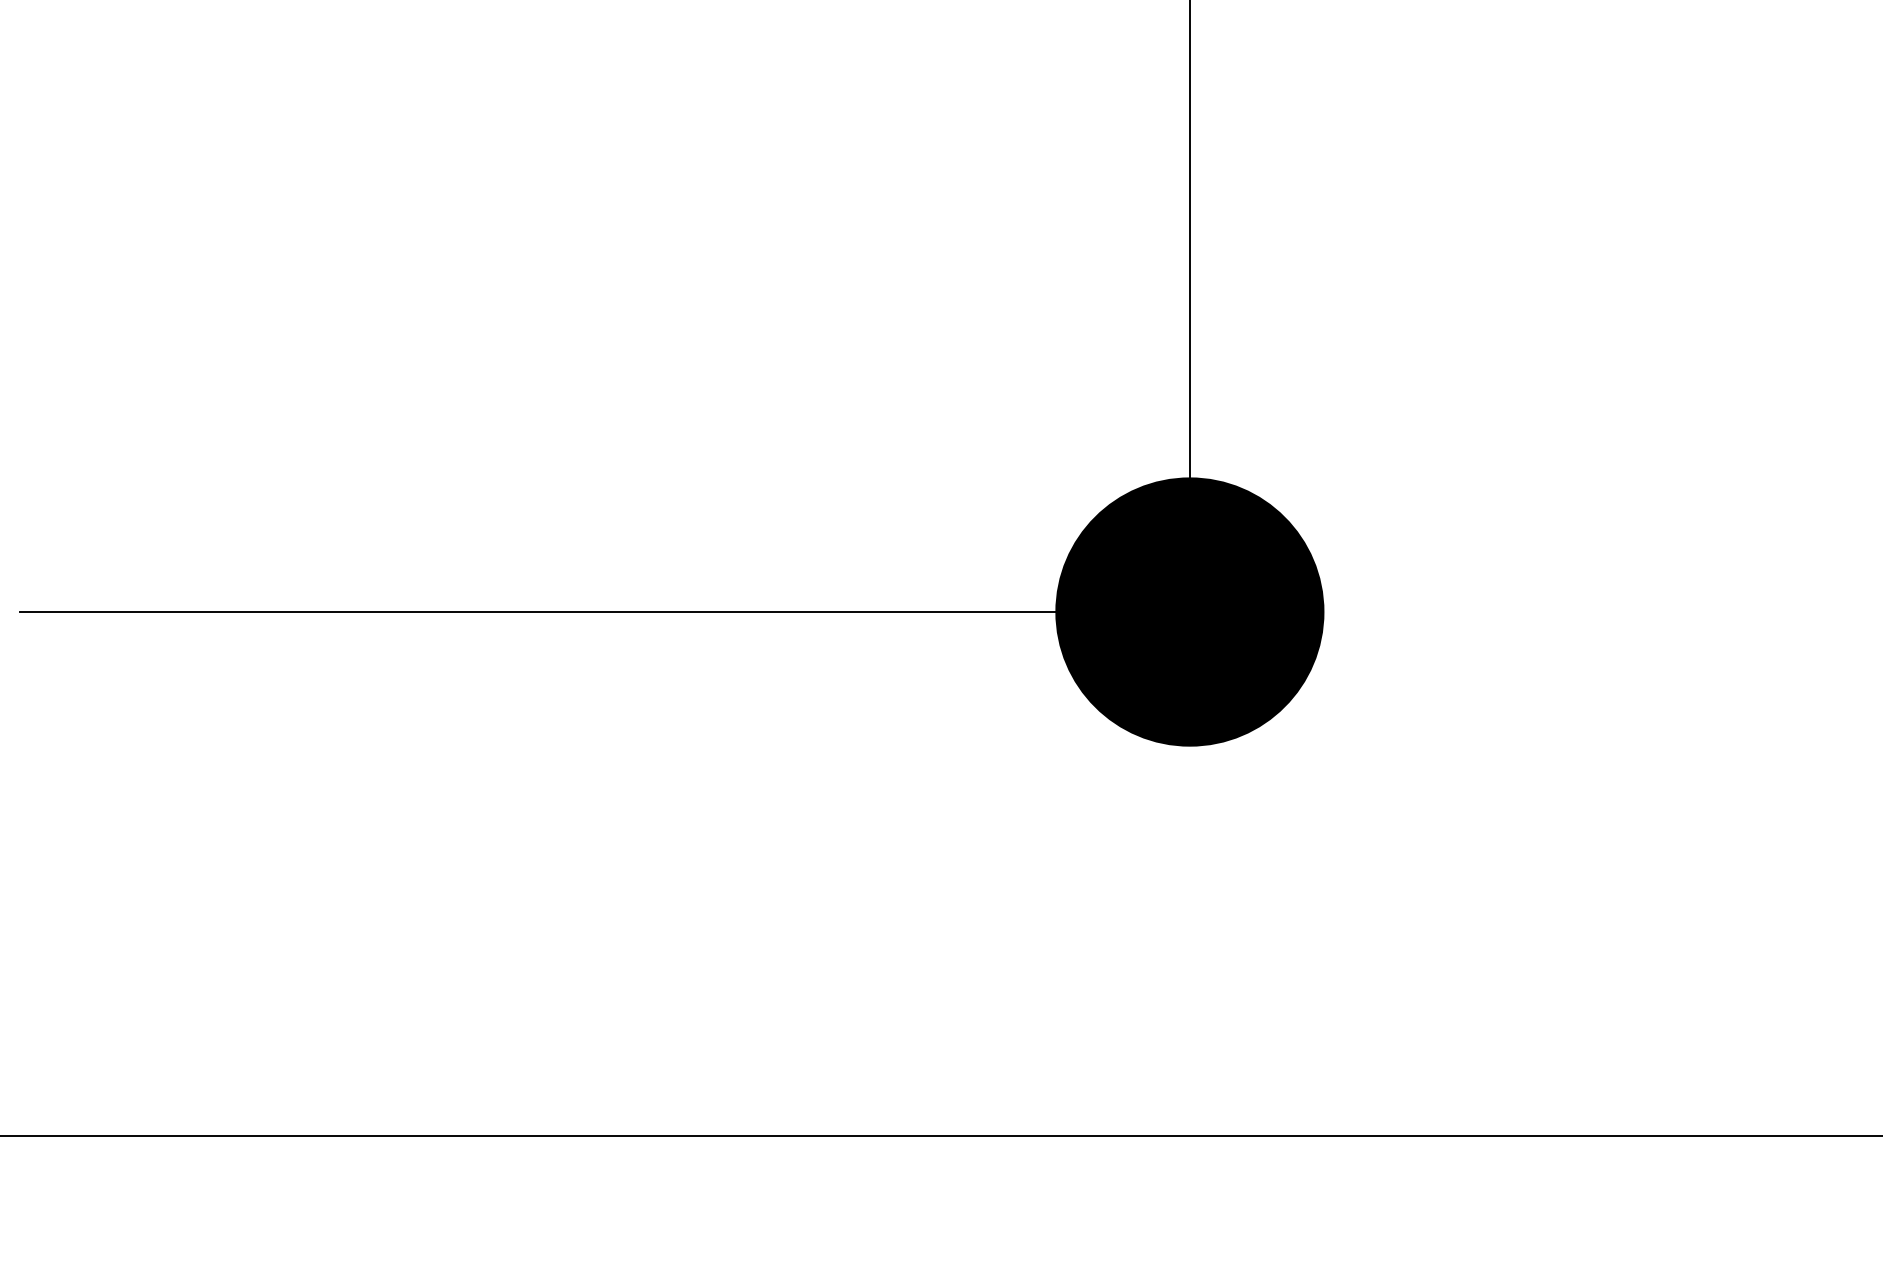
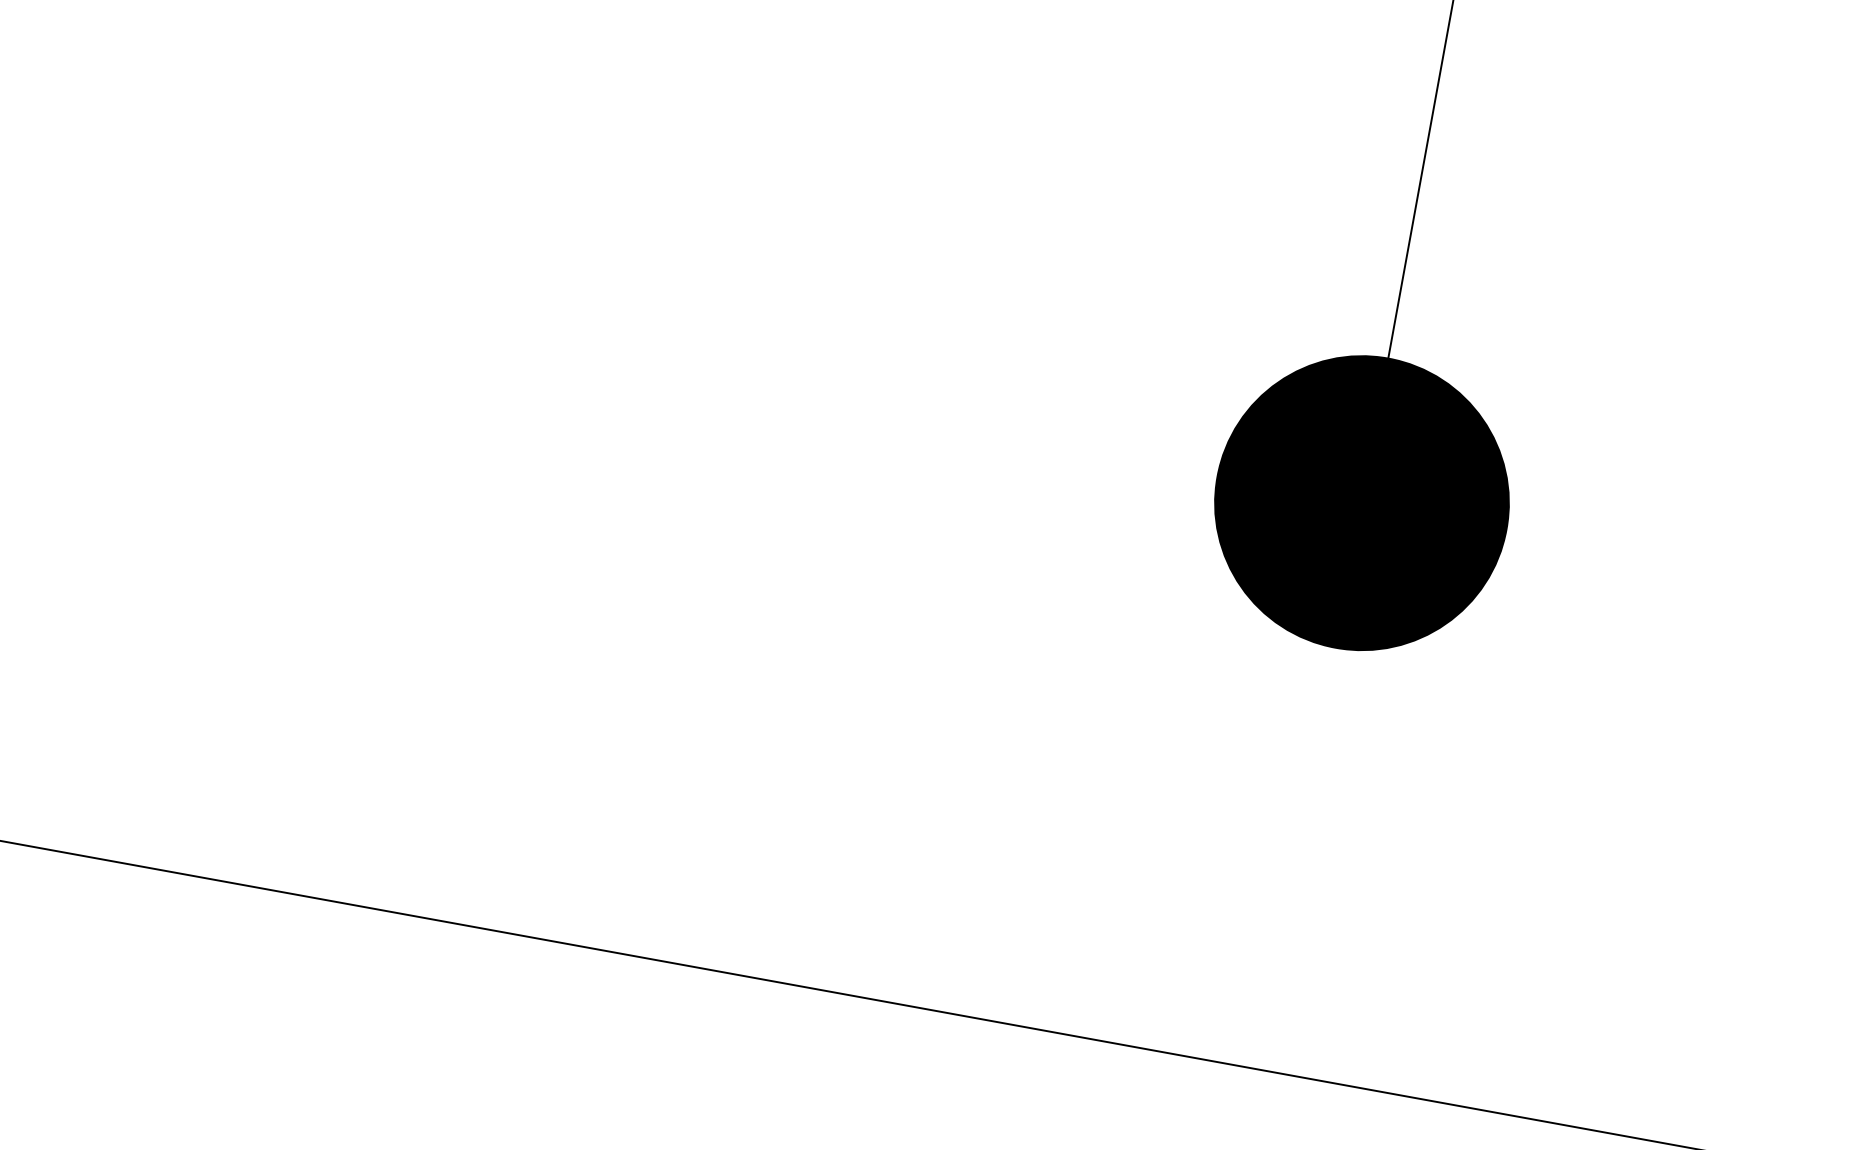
line: (584, 612) -> (706, 384), removed

